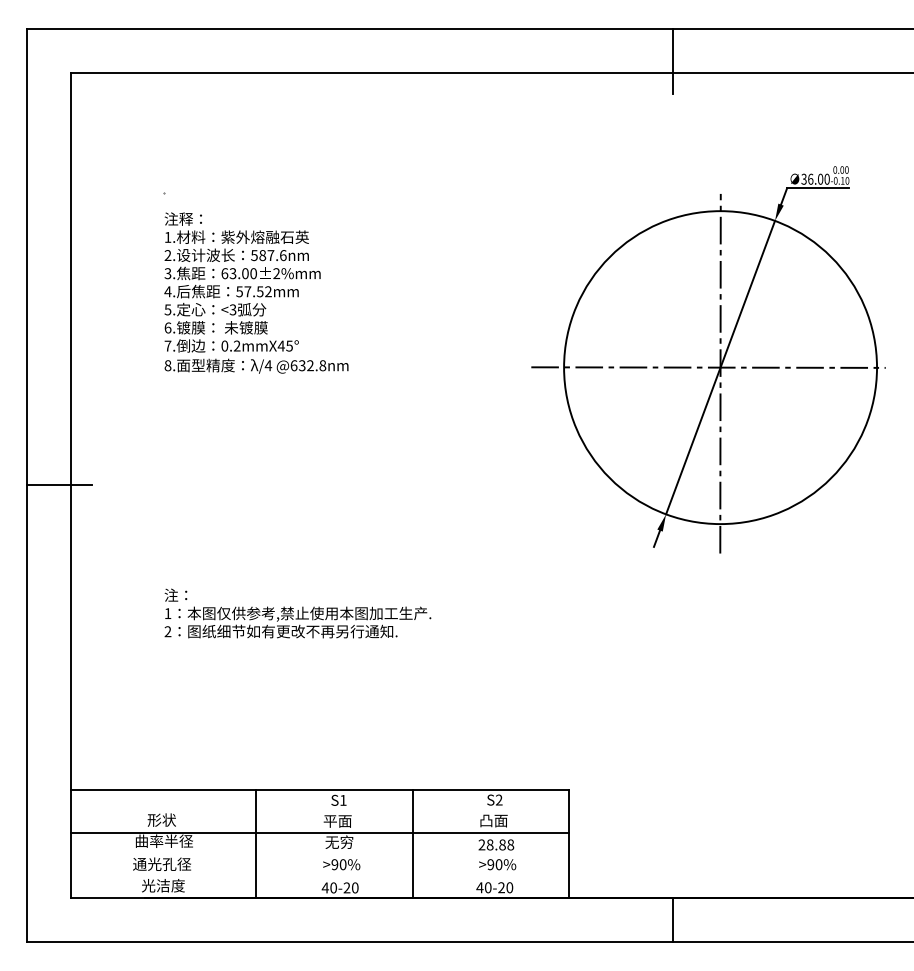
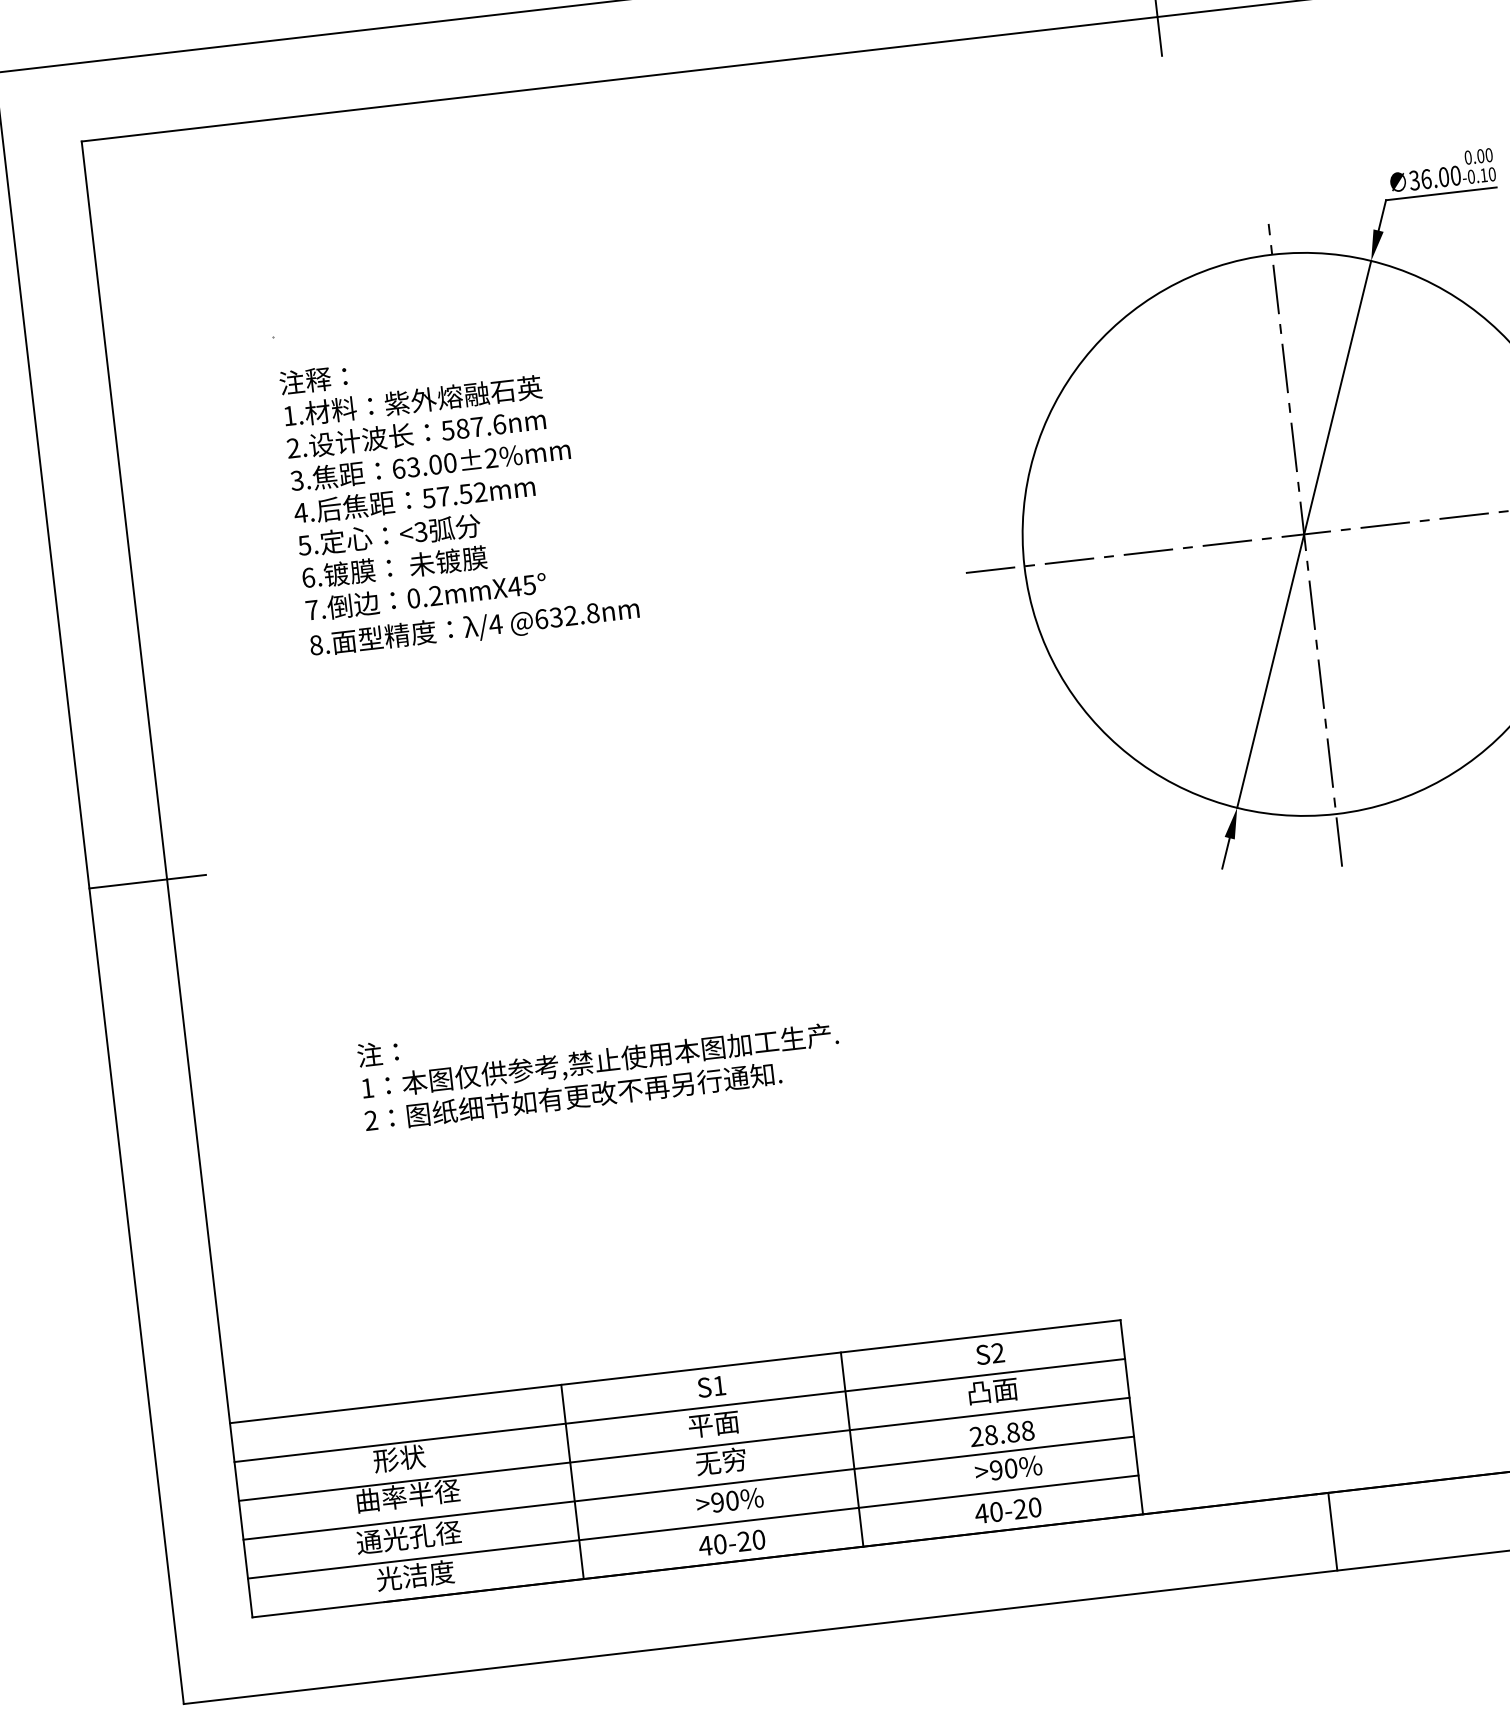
line: (319, 811) -> (679, 1410), added
line: (319, 854) -> (688, 1487), added
line: (319, 876) -> (692, 1526), added

